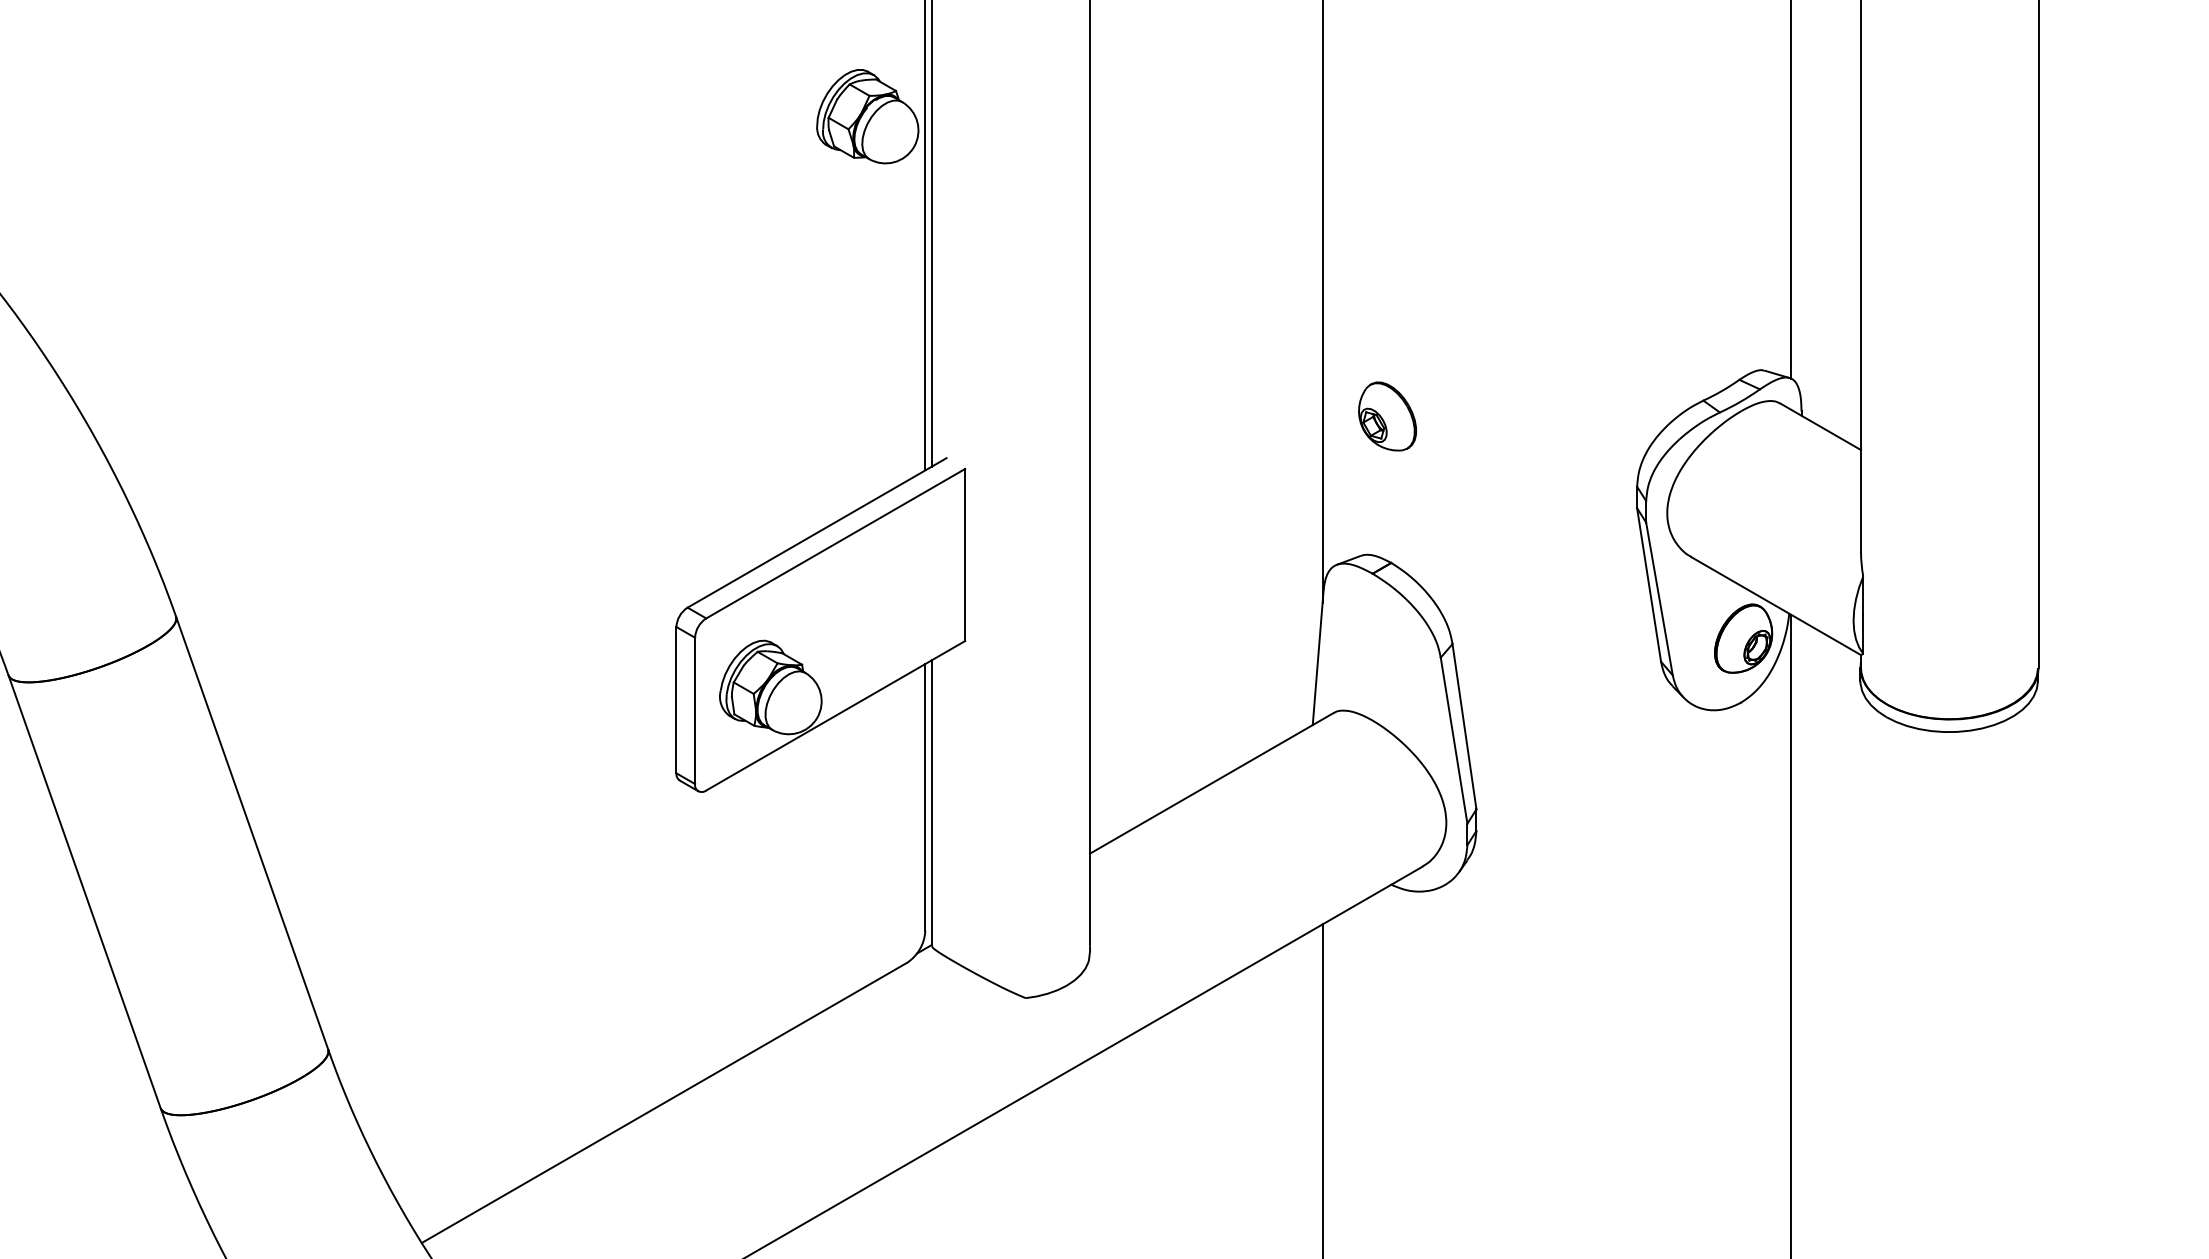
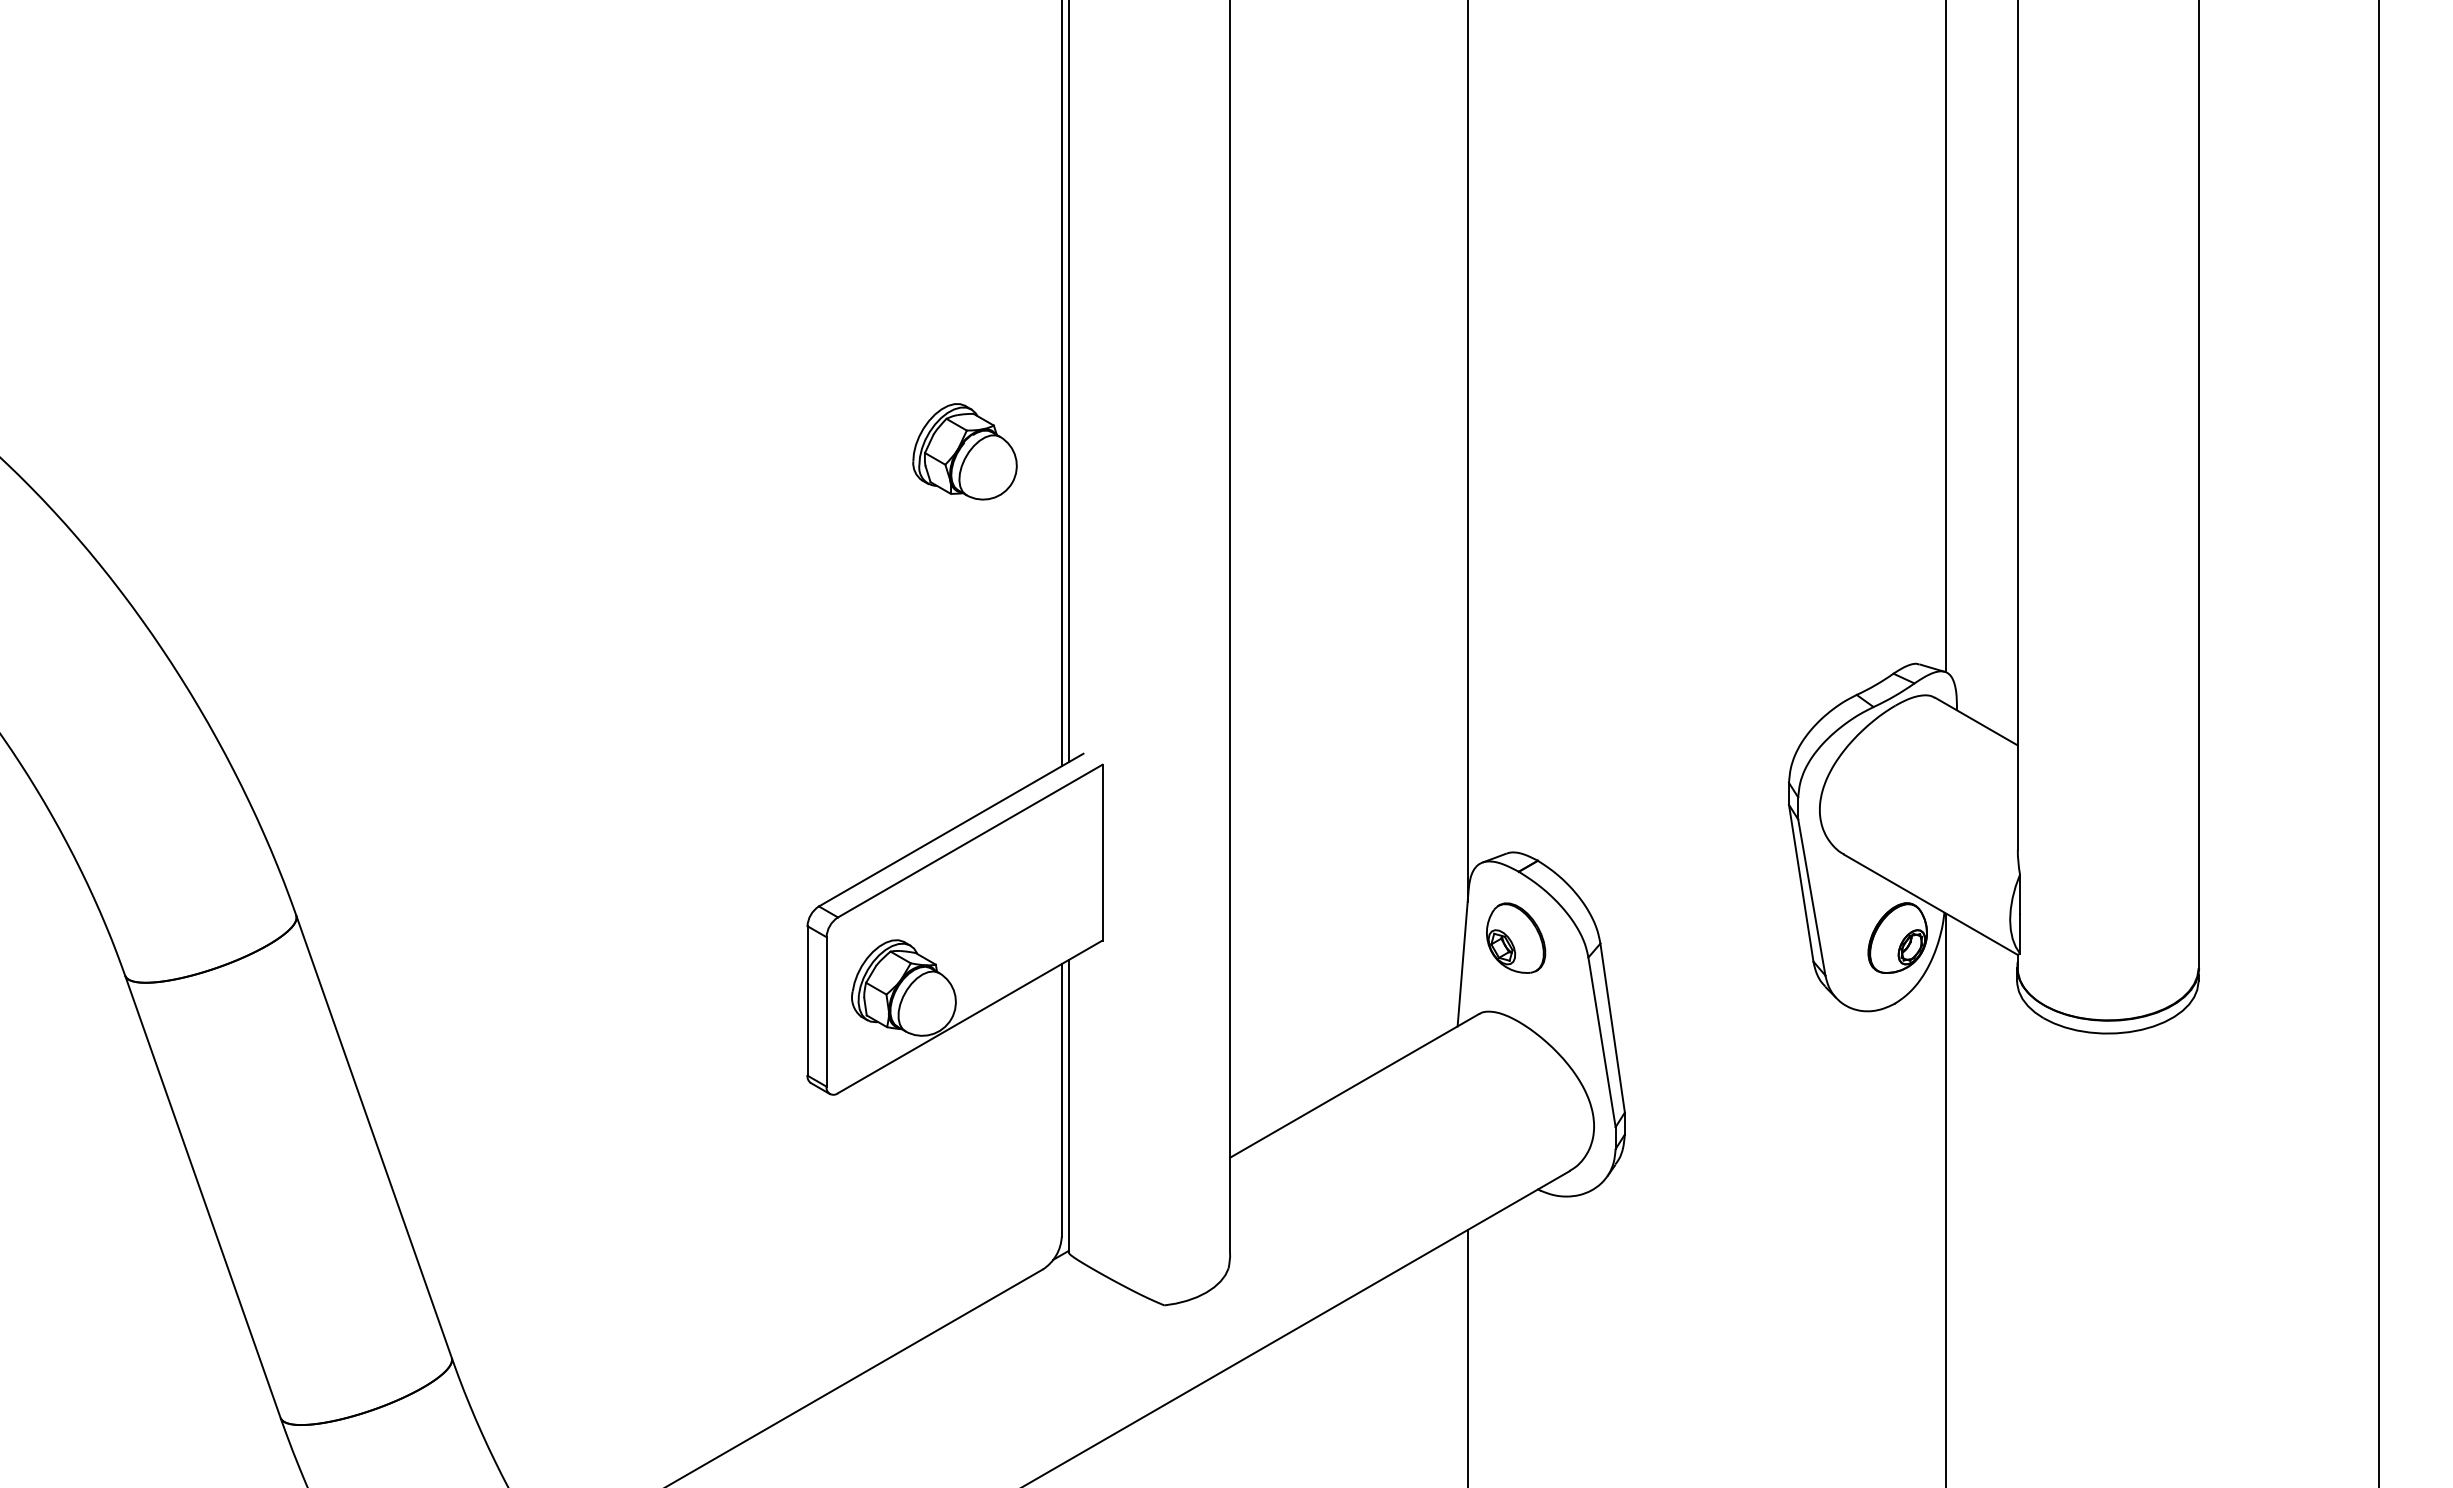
part: (867, 116) -> (964, 451), moved
part: (1387, 415) -> (1516, 937), moved

